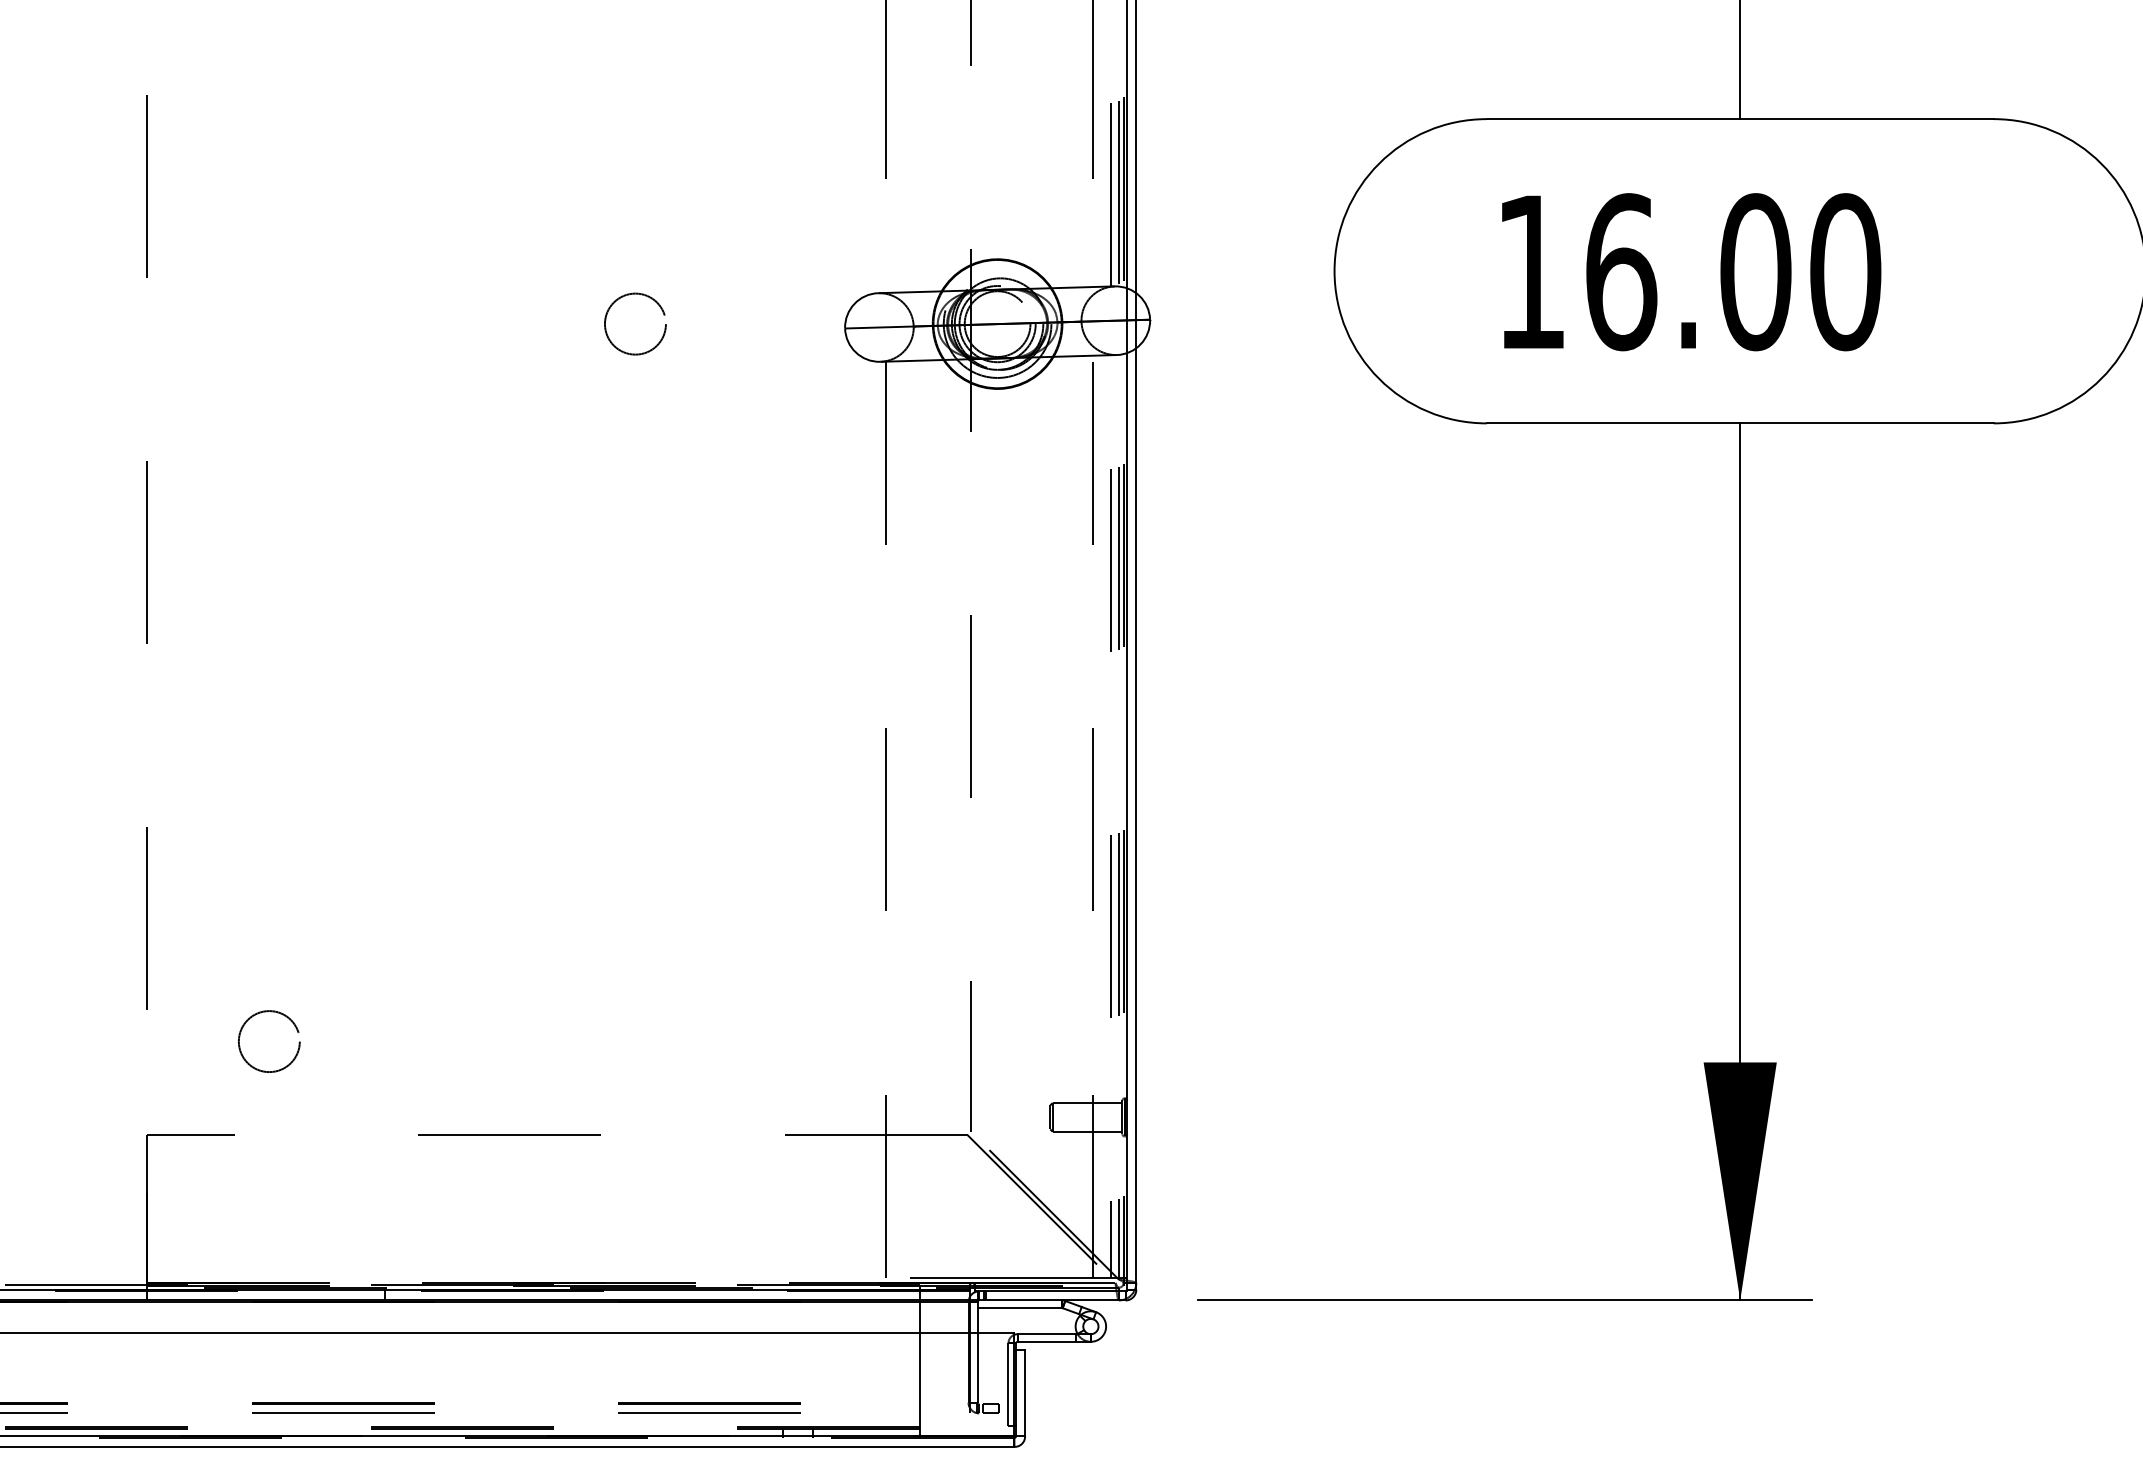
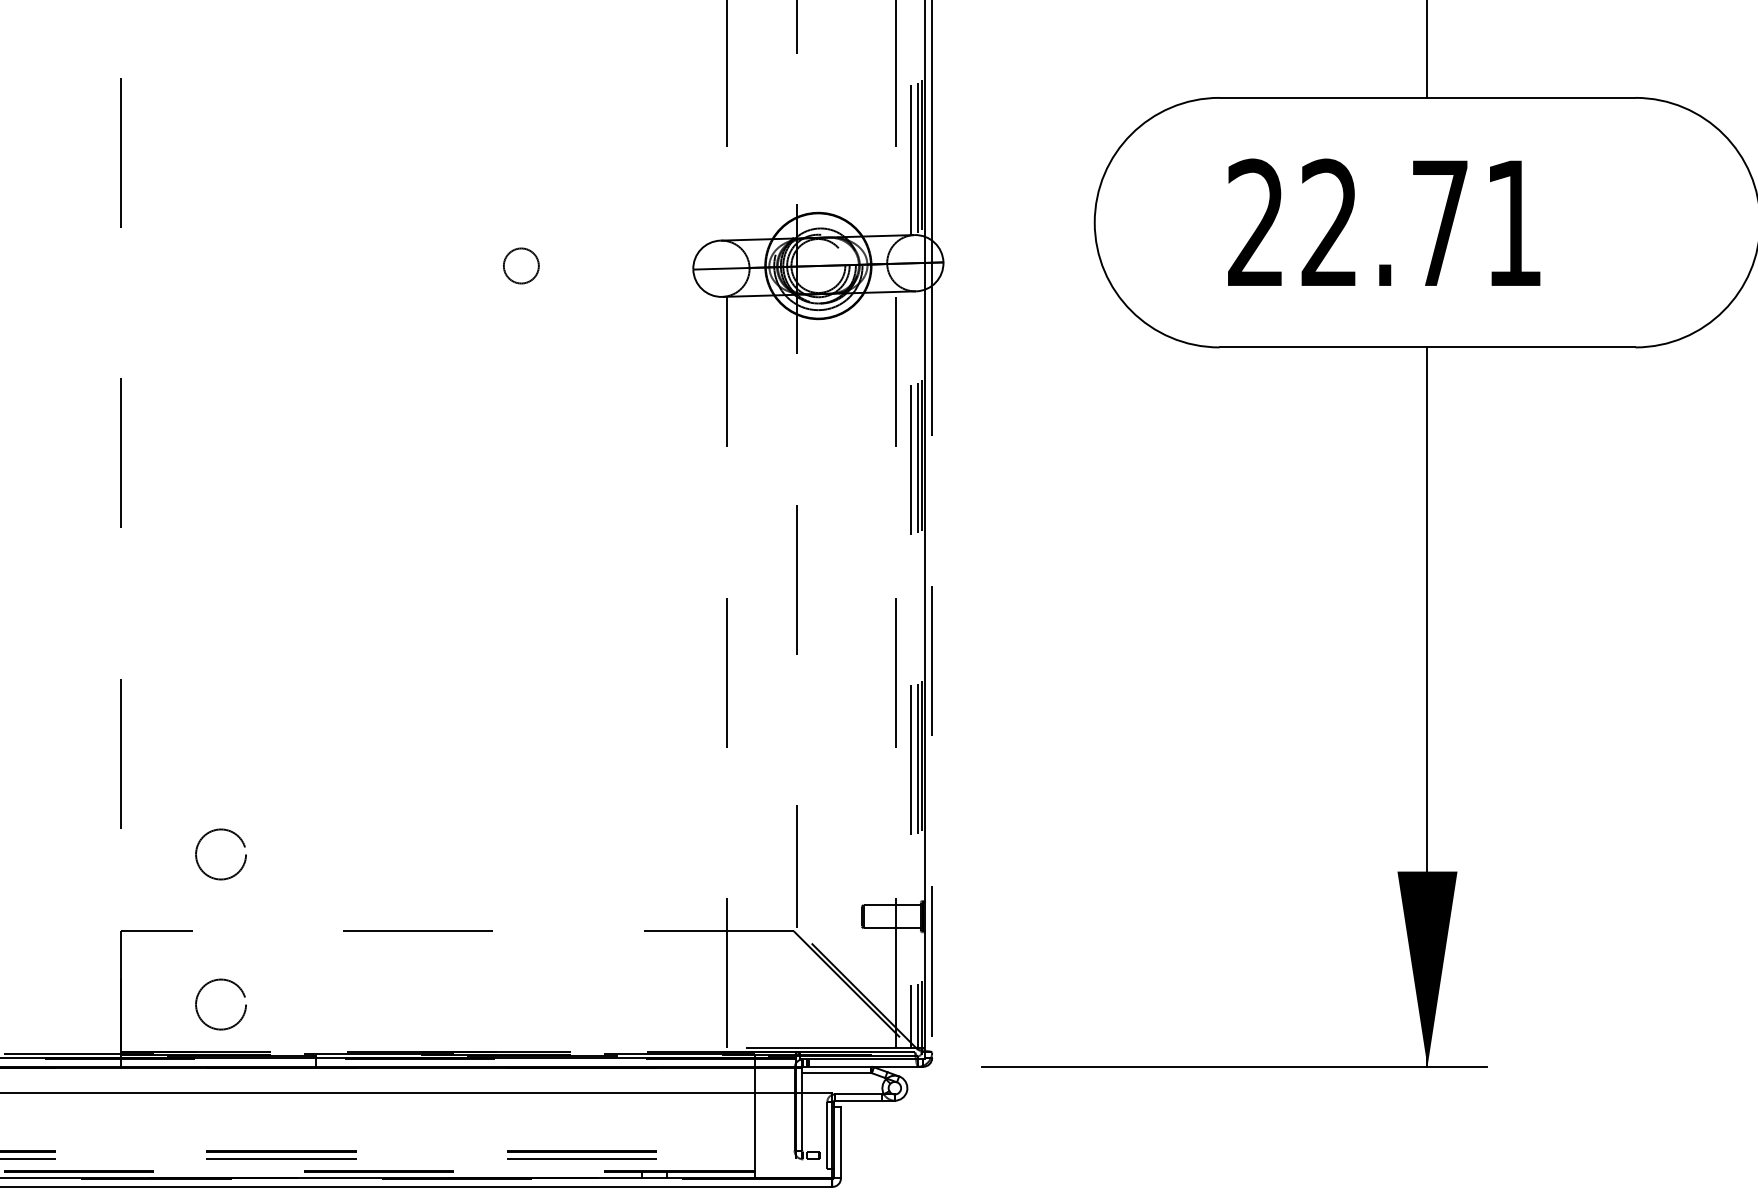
text: (1689, 272) -> (1385, 223), 16.00 -> 22.71
circle: (634, 323) -> (520, 265), size x0.7
line: (1136, 818) -> (932, 671), solid -> dashed
circle: (269, 1224) -> (221, 1004), added

